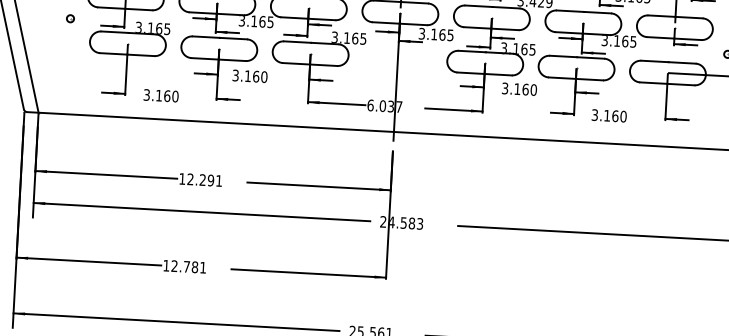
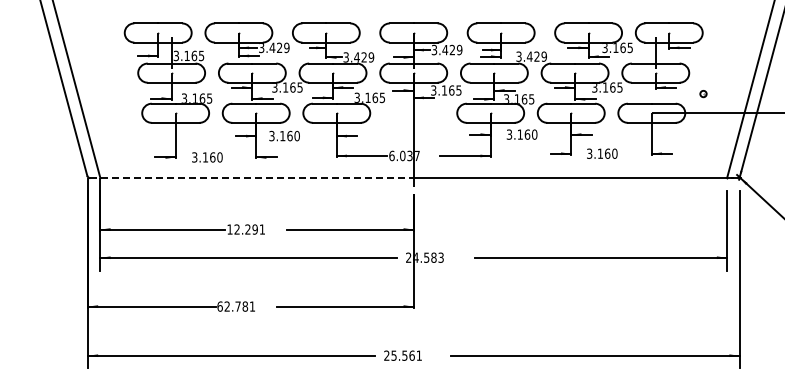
part: (69, 19) -> (123, 94), removed
line: (211, 122) -> (252, 178), solid -> dashed
text: (165, 265) -> (219, 306), 12.781 -> 62.781

